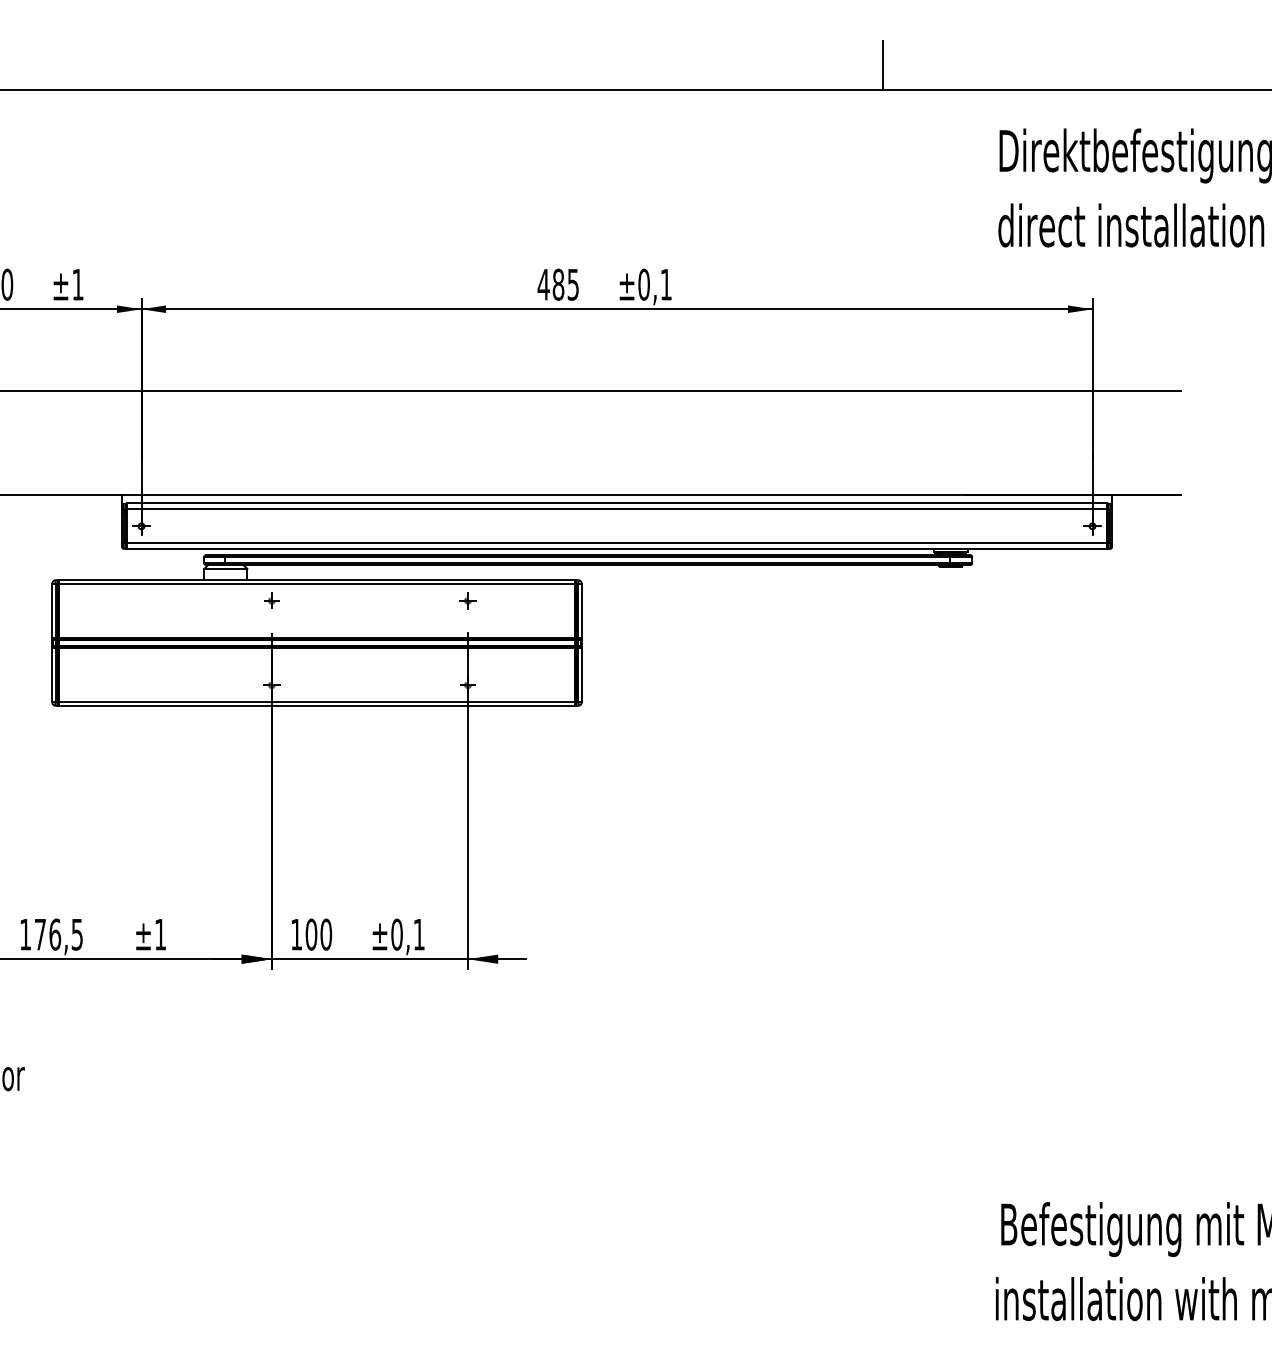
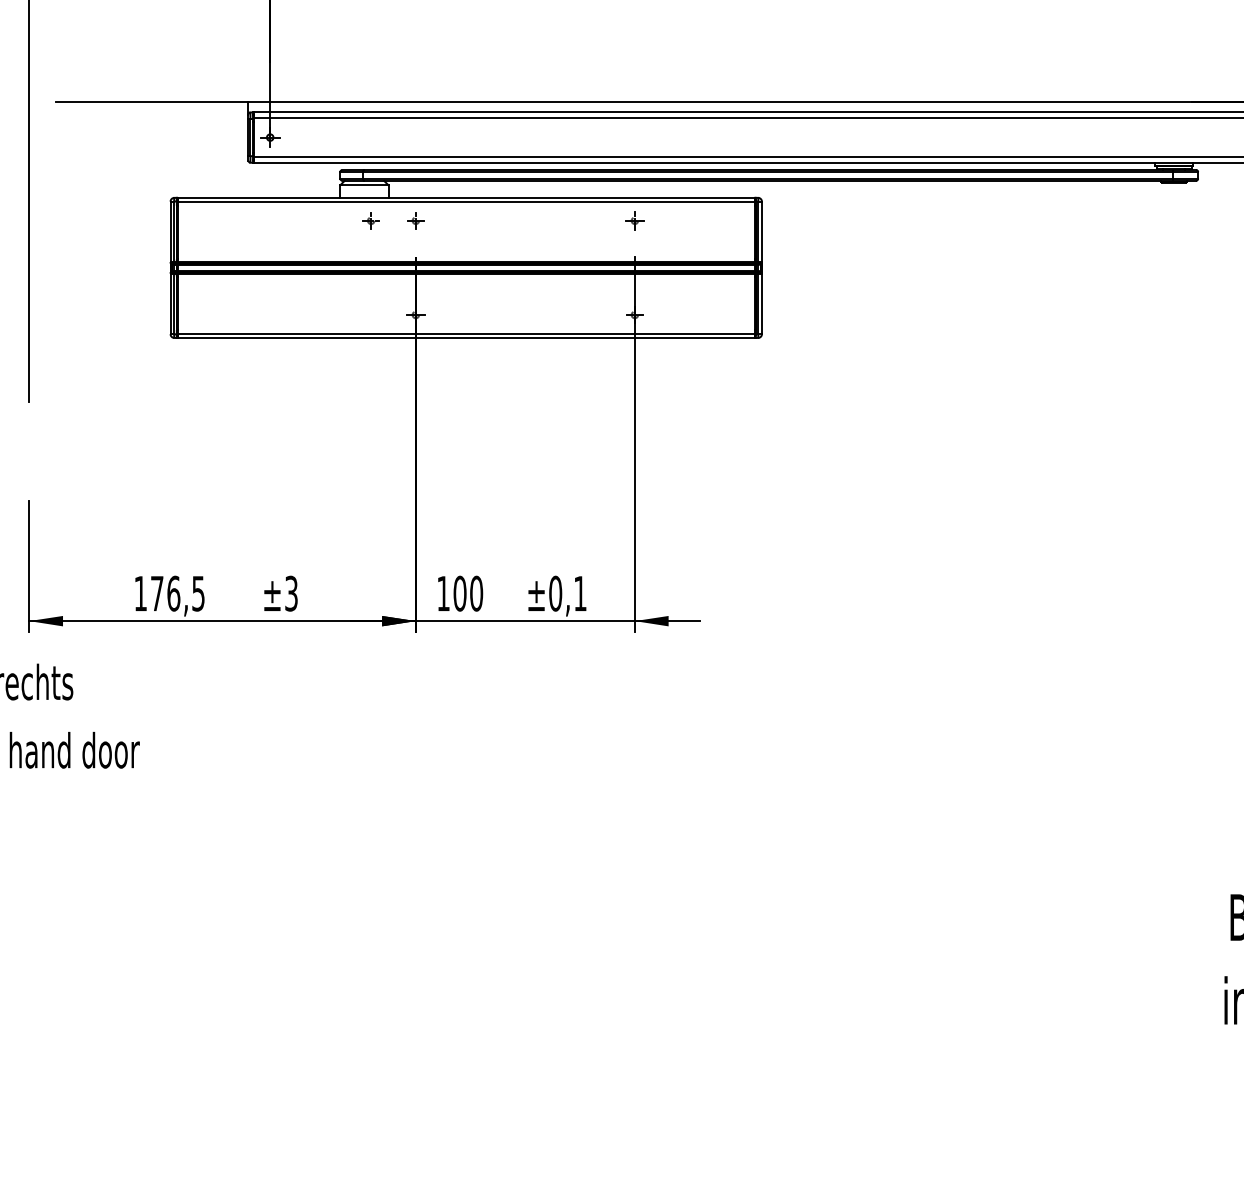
part: (231, 600) -> (370, 220), added
text: (160, 934) -> (291, 593), ±1 -> ±3

